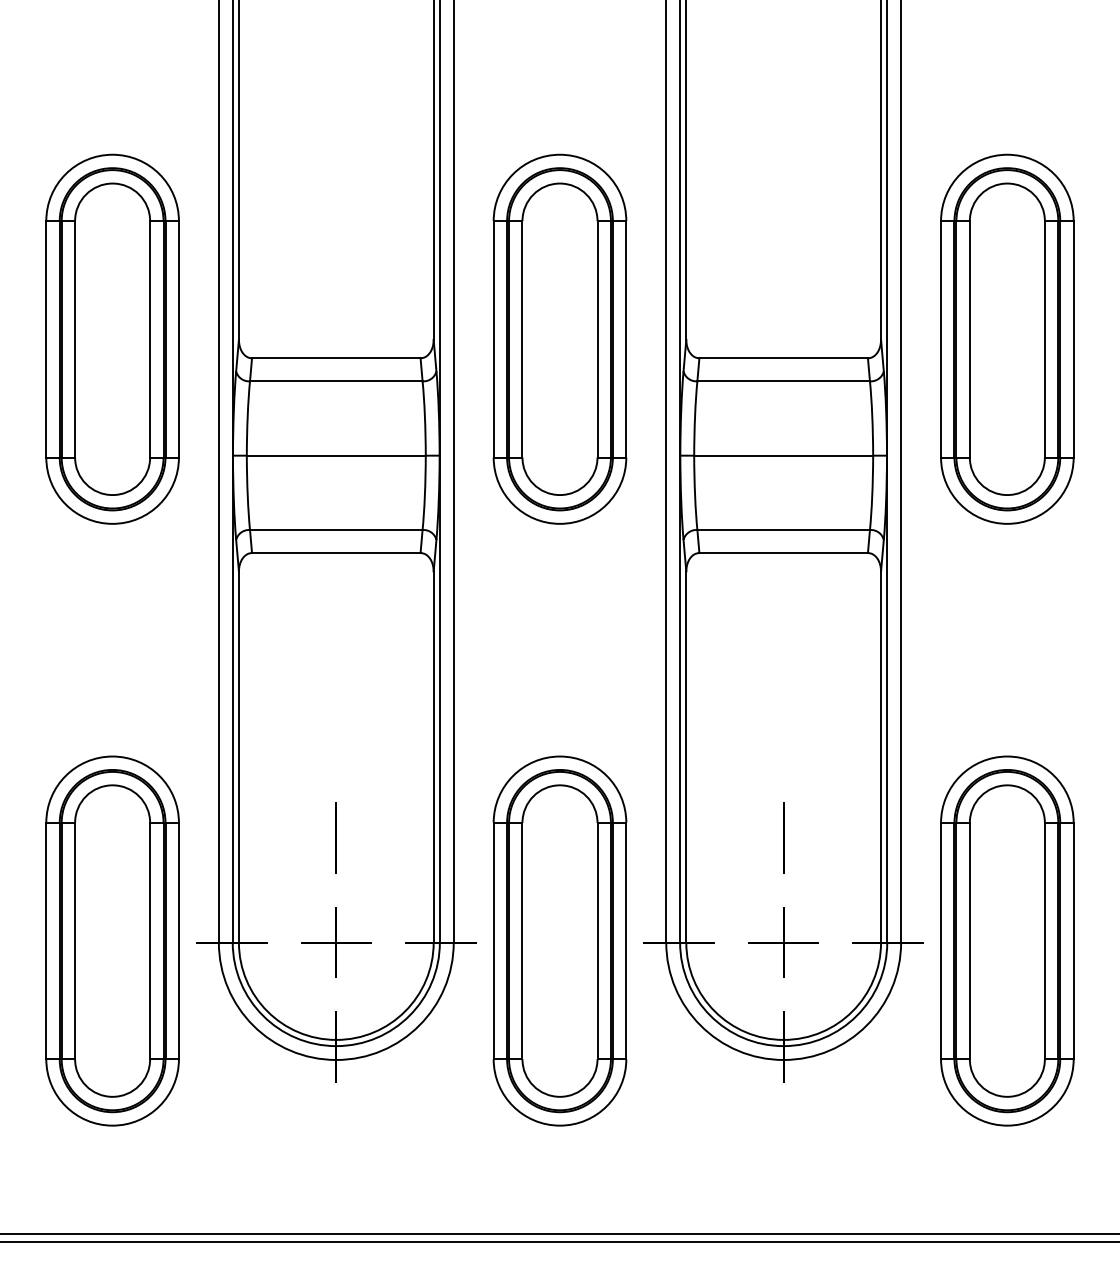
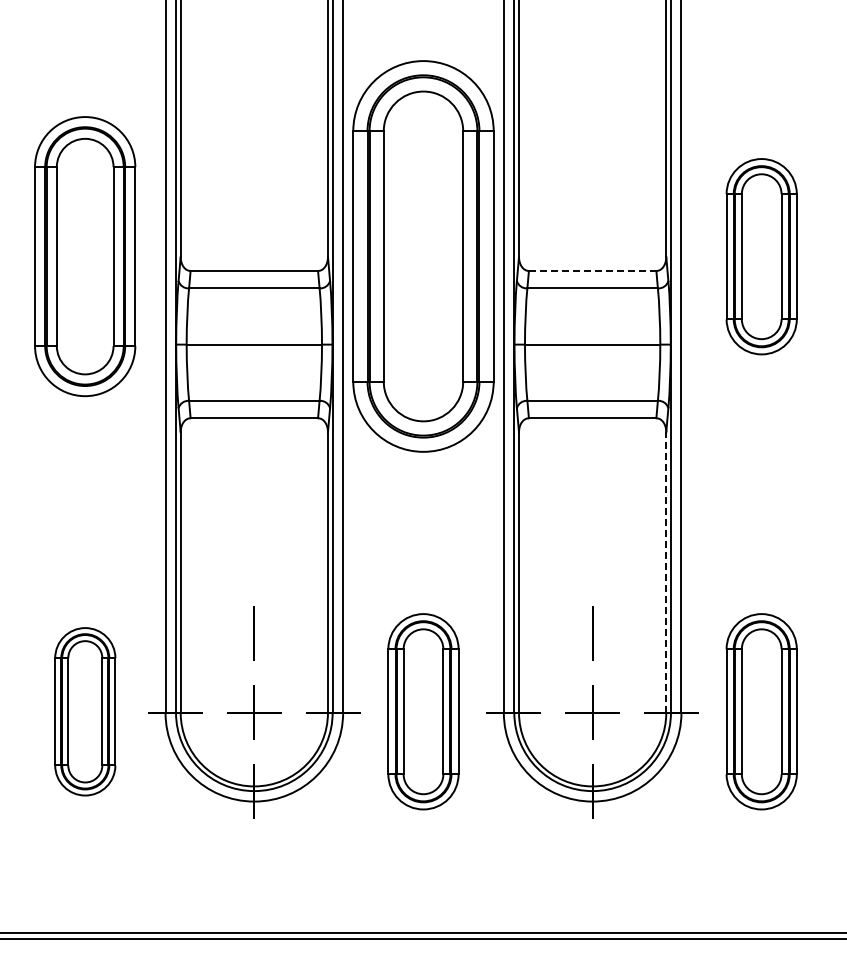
part: (560, 339) -> (423, 256), size x1.4
part: (1006, 339) -> (761, 256), size x0.7
line: (783, 357) -> (592, 270), solid -> dashed
line: (881, 757) -> (666, 572), solid -> dashed
part: (113, 940) -> (85, 711), size x0.6
part: (560, 940) -> (423, 711), size x0.7
part: (1006, 940) -> (761, 711), size x0.7

